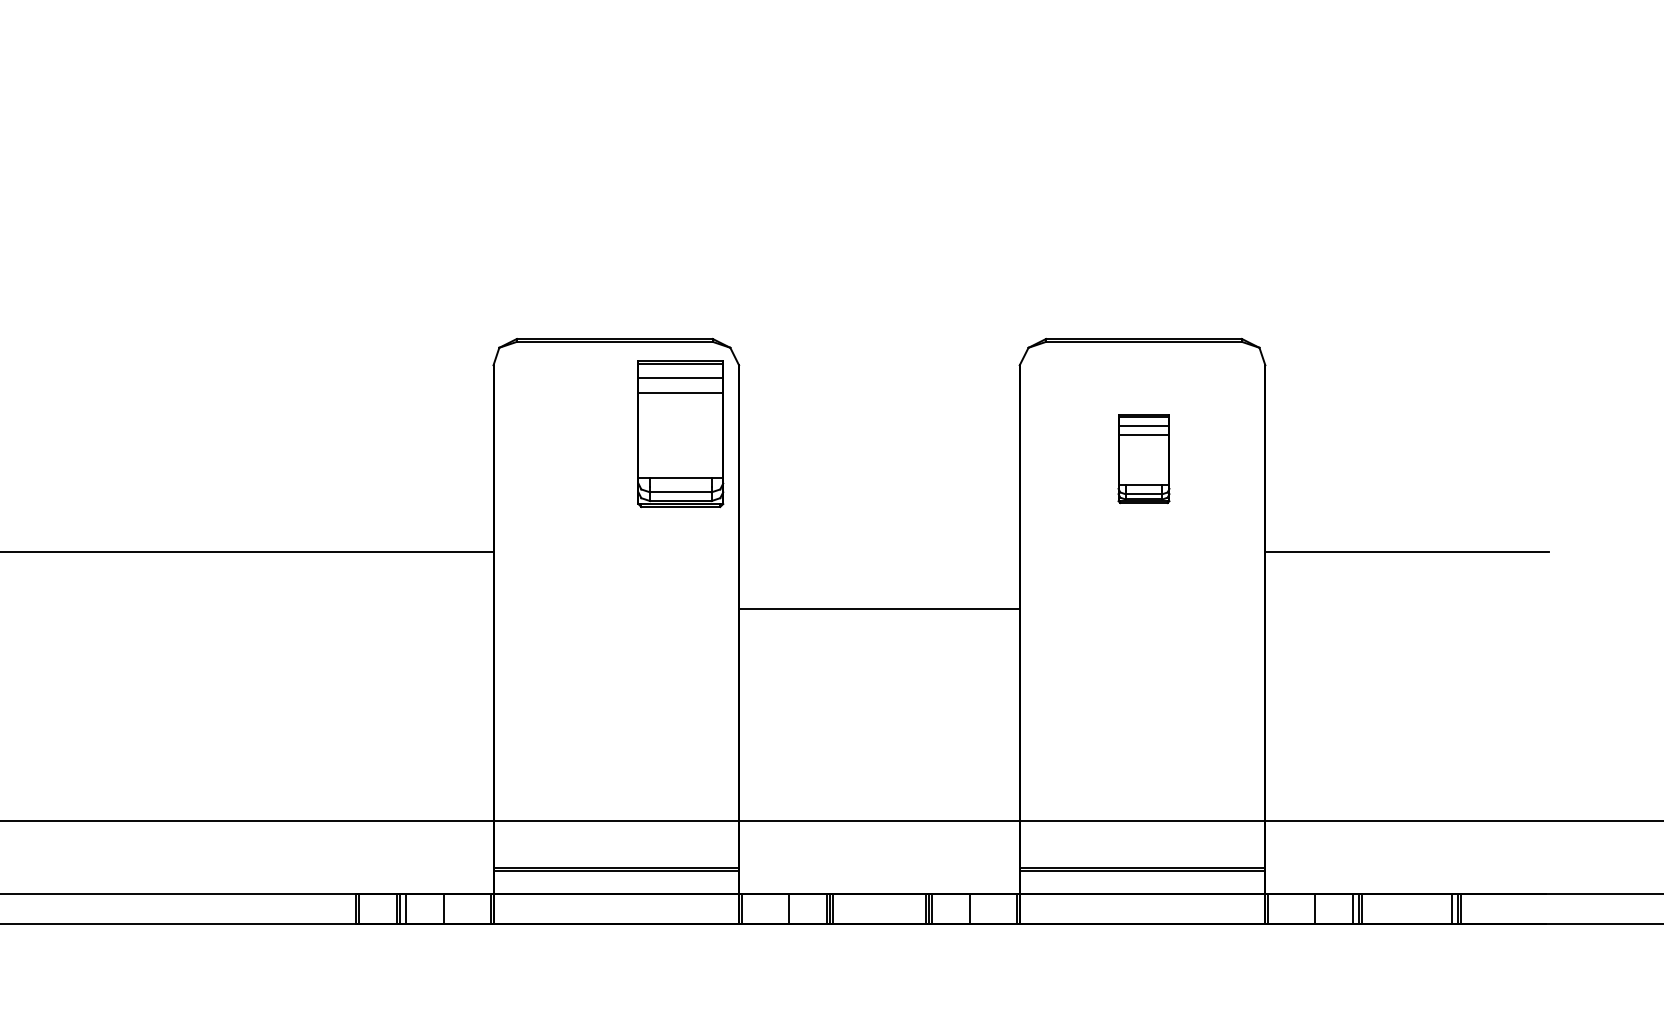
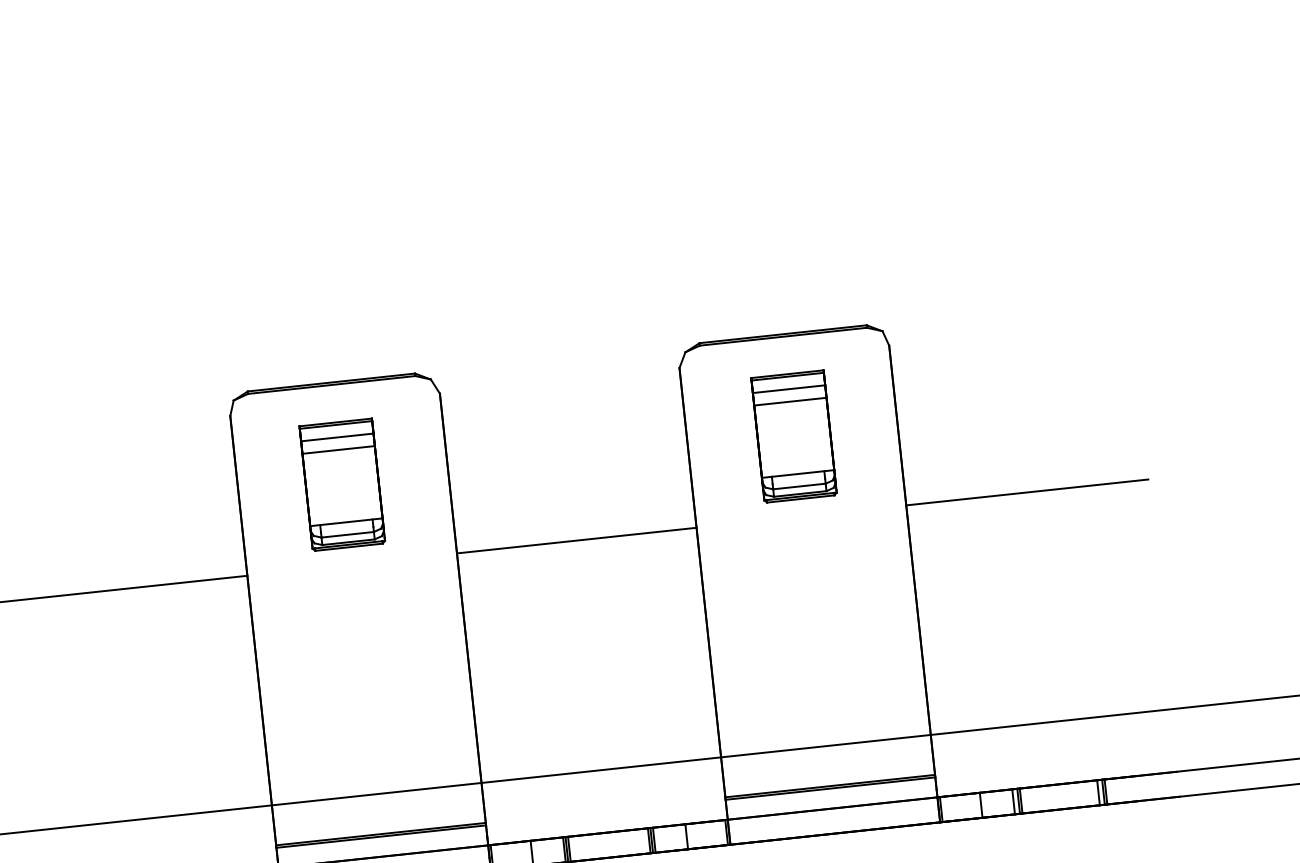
part: (680, 434) -> (342, 485), moved
part: (1143, 459) -> (793, 437), size x1.67
line: (879, 609) -> (576, 540), moved

